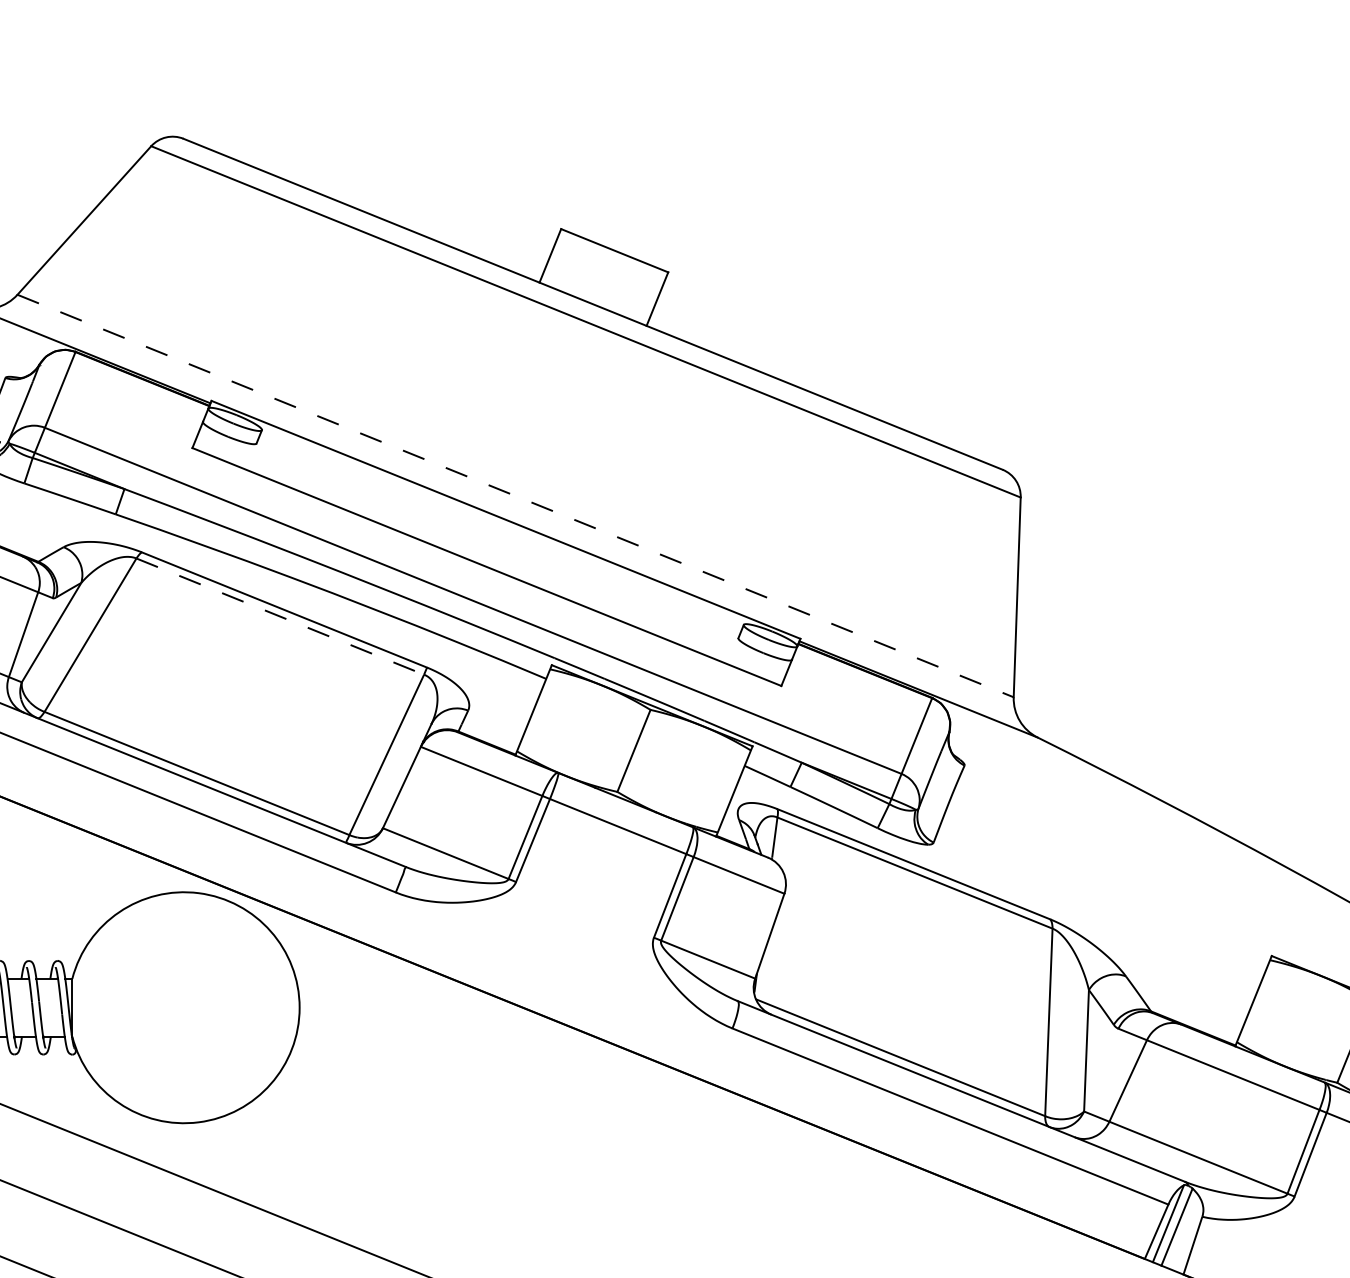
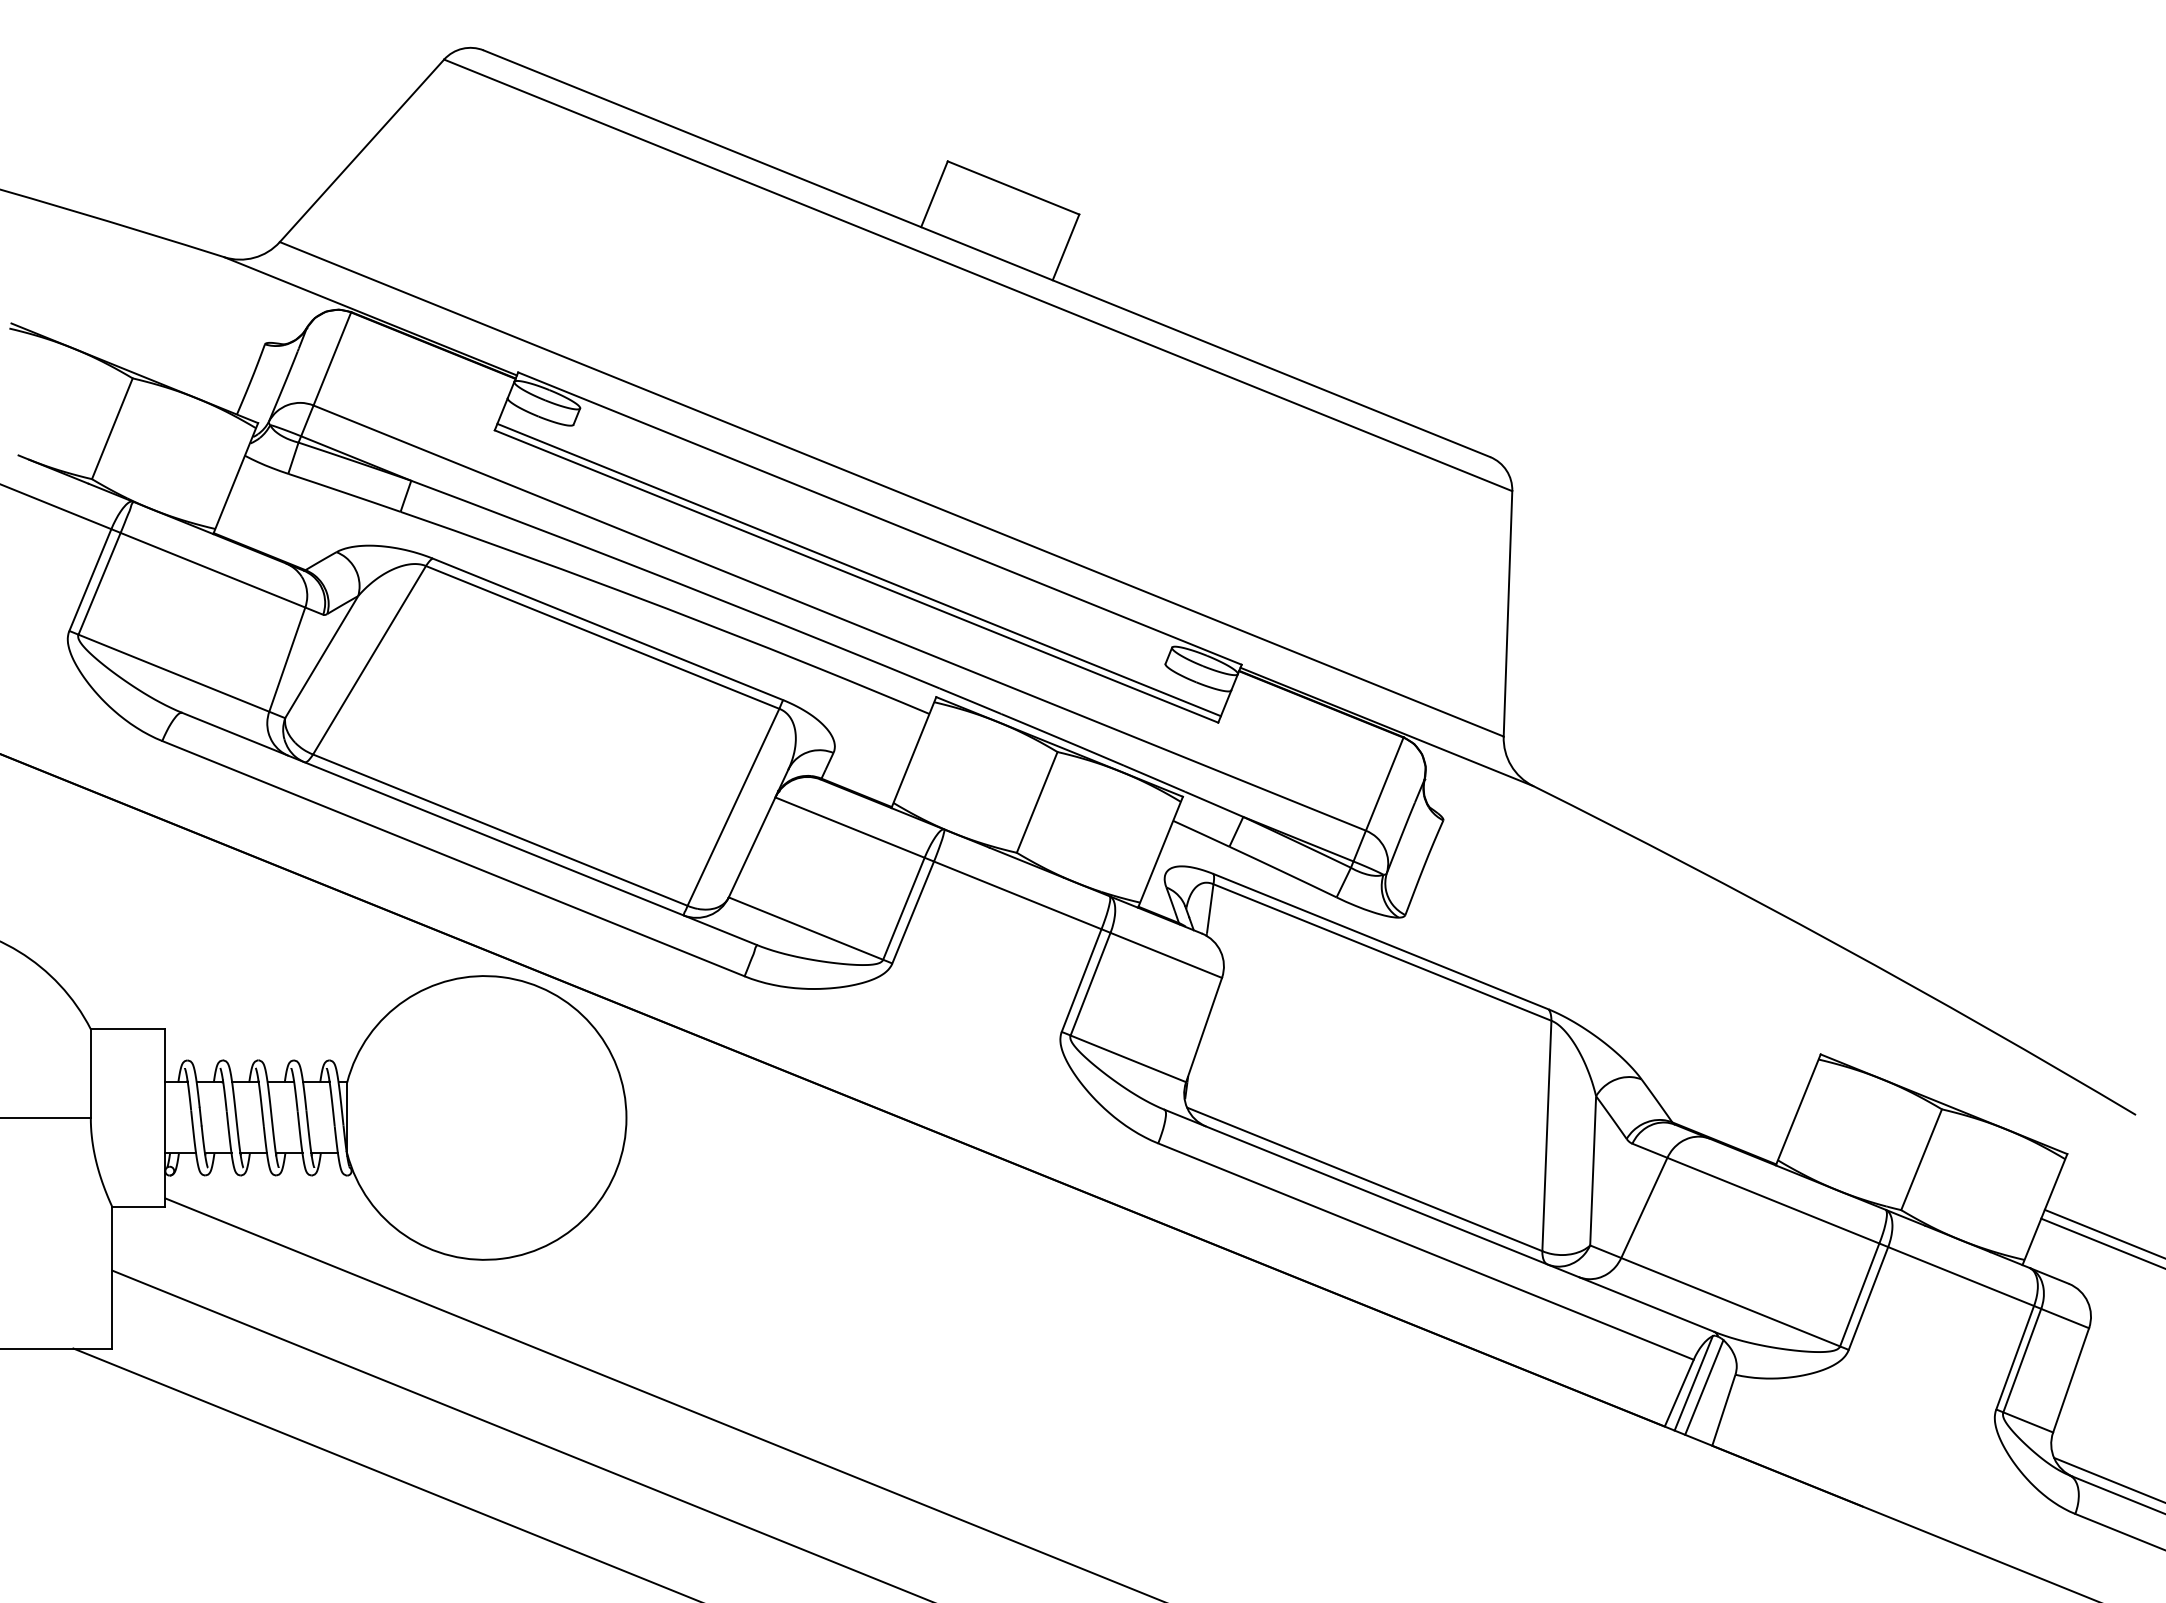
line: (515, 496) -> (891, 489), dashed -> solid
line: (488, 561) -> (858, 569), added
line: (280, 616) -> (602, 637), dashed -> solid

